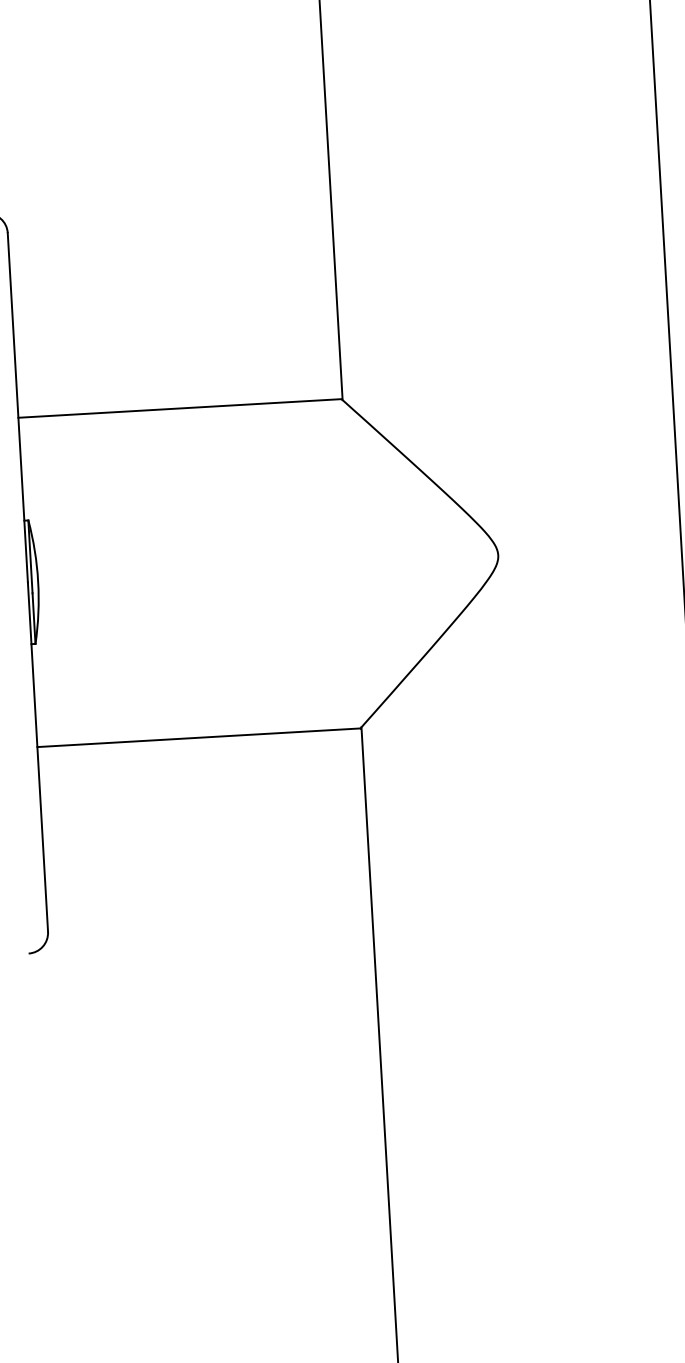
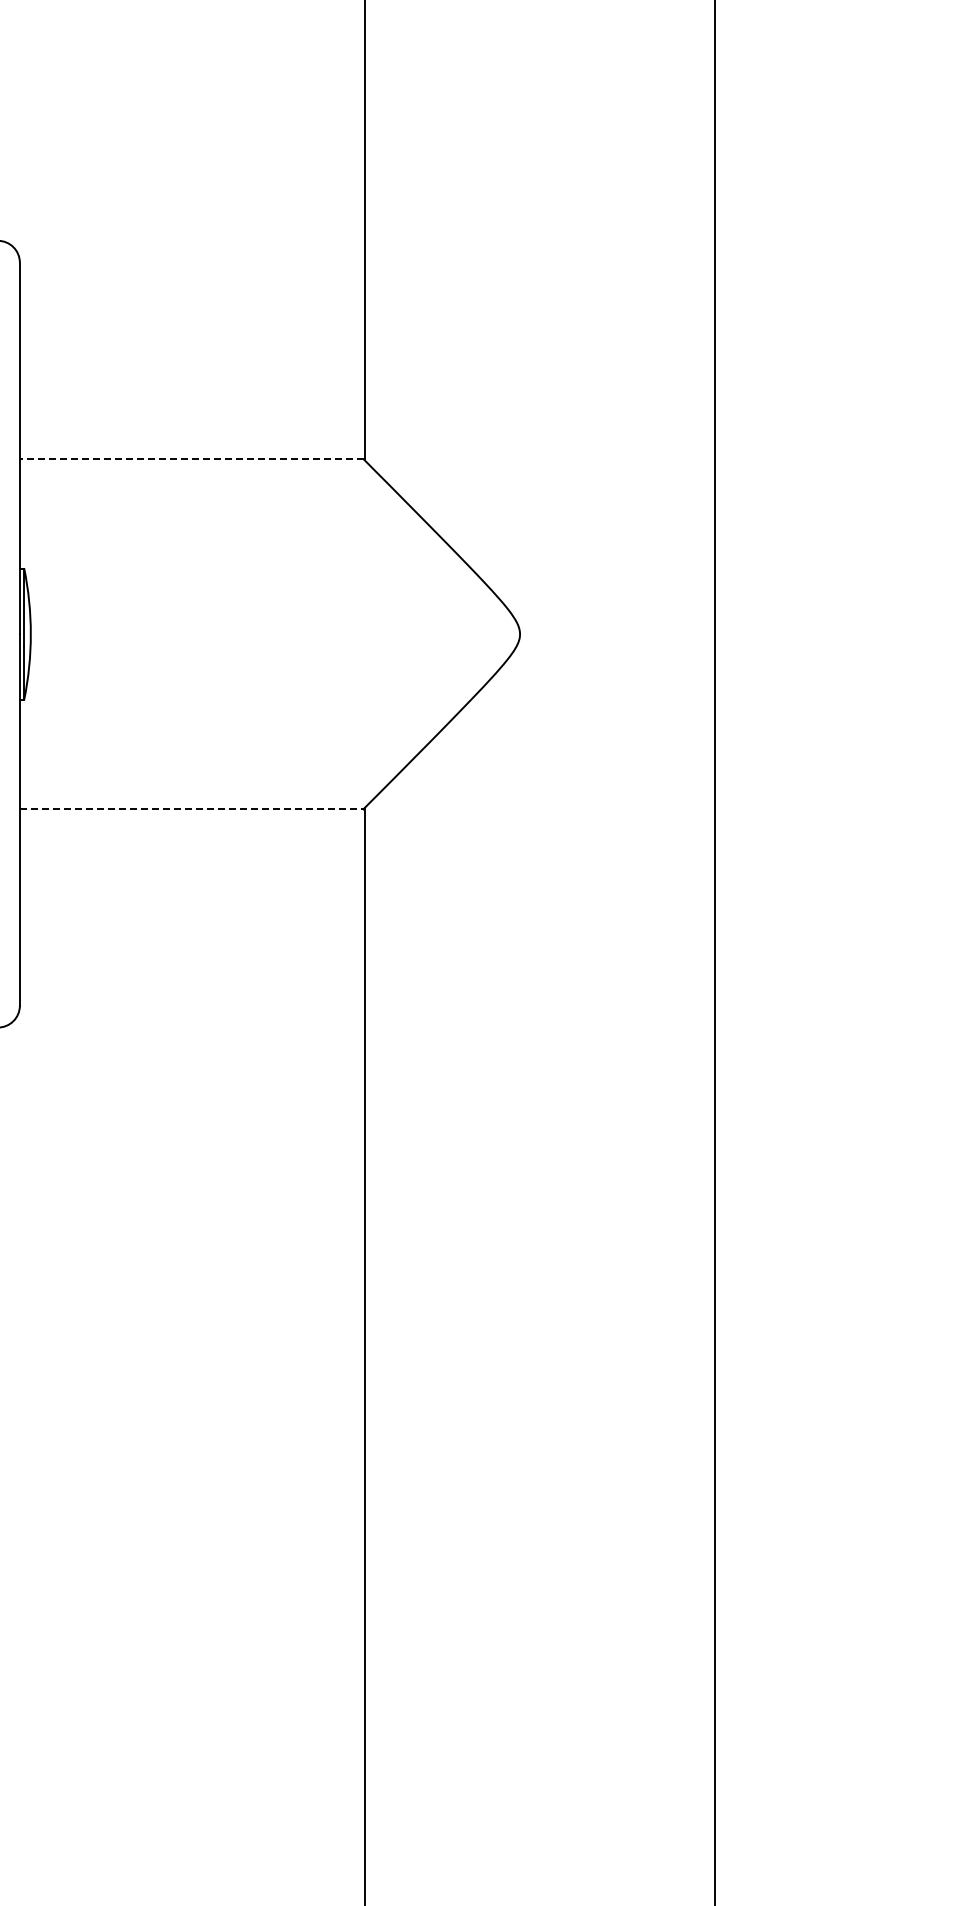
line: (179, 408) -> (191, 459), solid -> dashed
line: (198, 737) -> (191, 809), solid -> dashed

